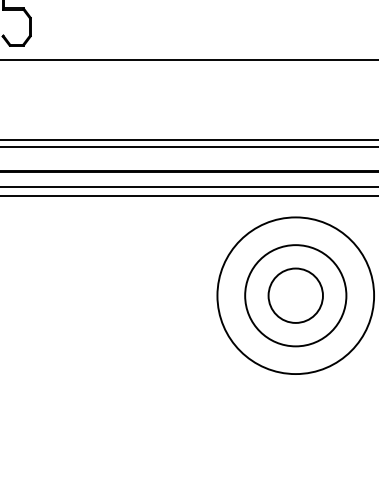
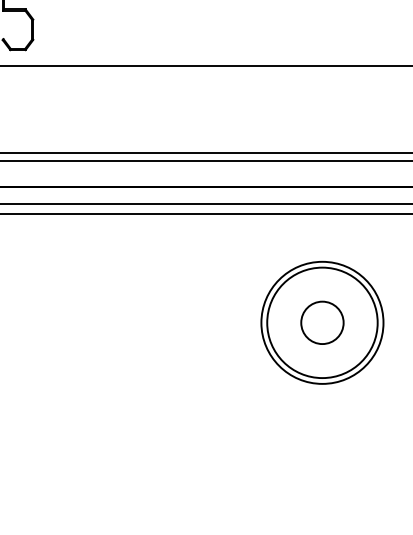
circle: (295, 295) -> (322, 322), size x0.71
circle: (295, 295) -> (322, 322), size x0.71

